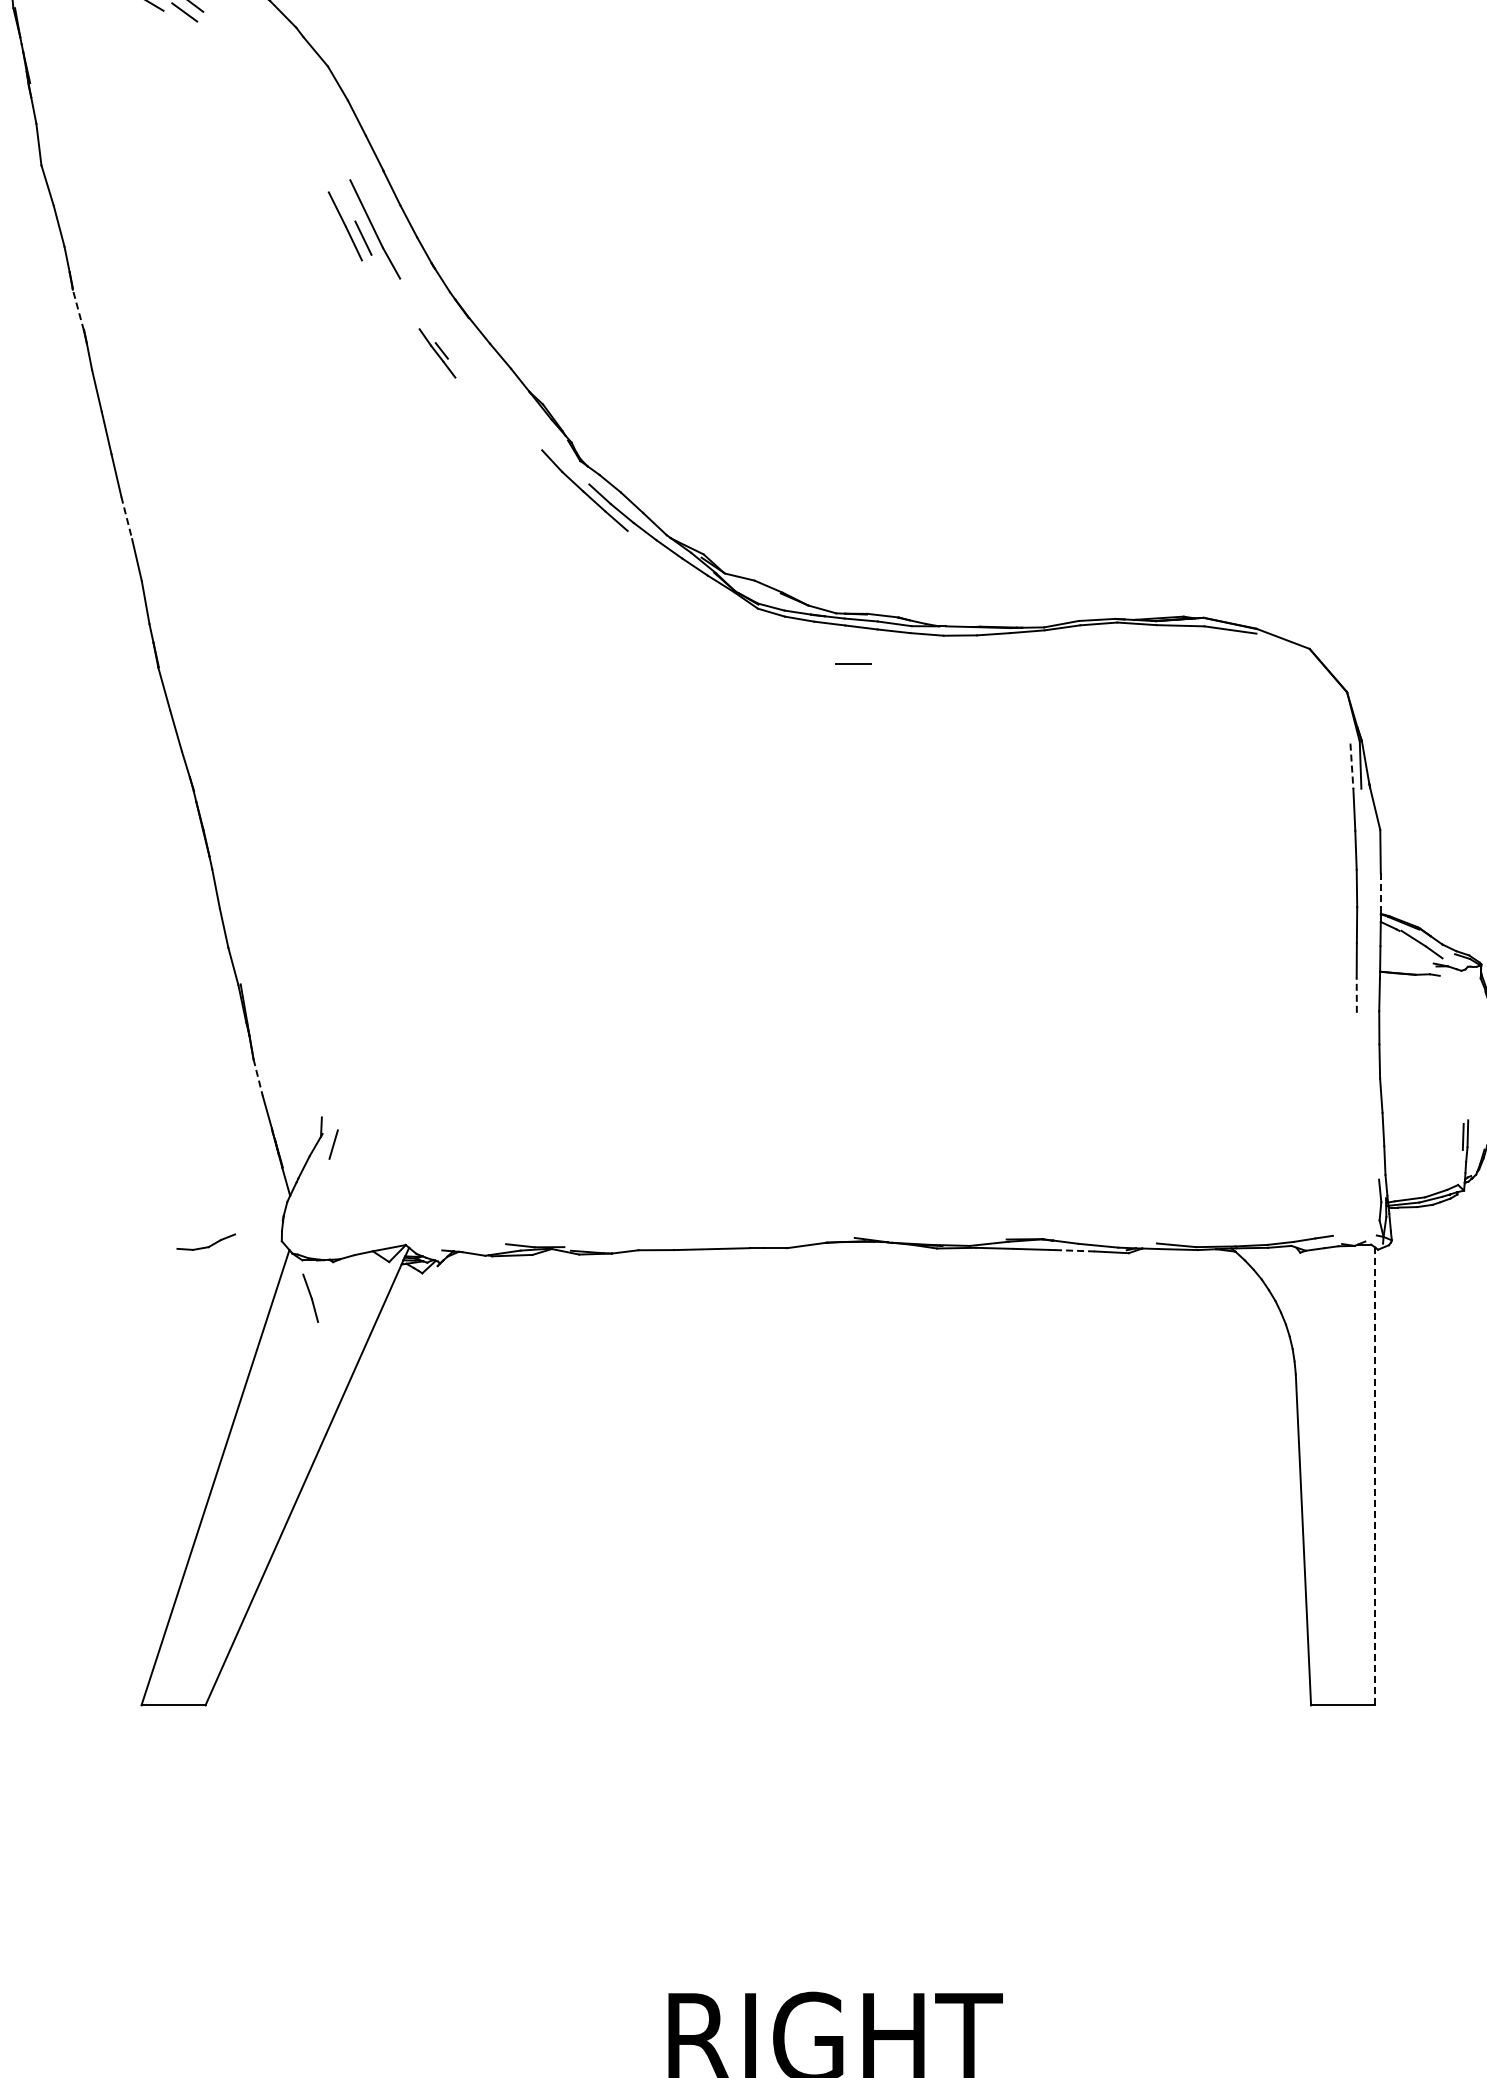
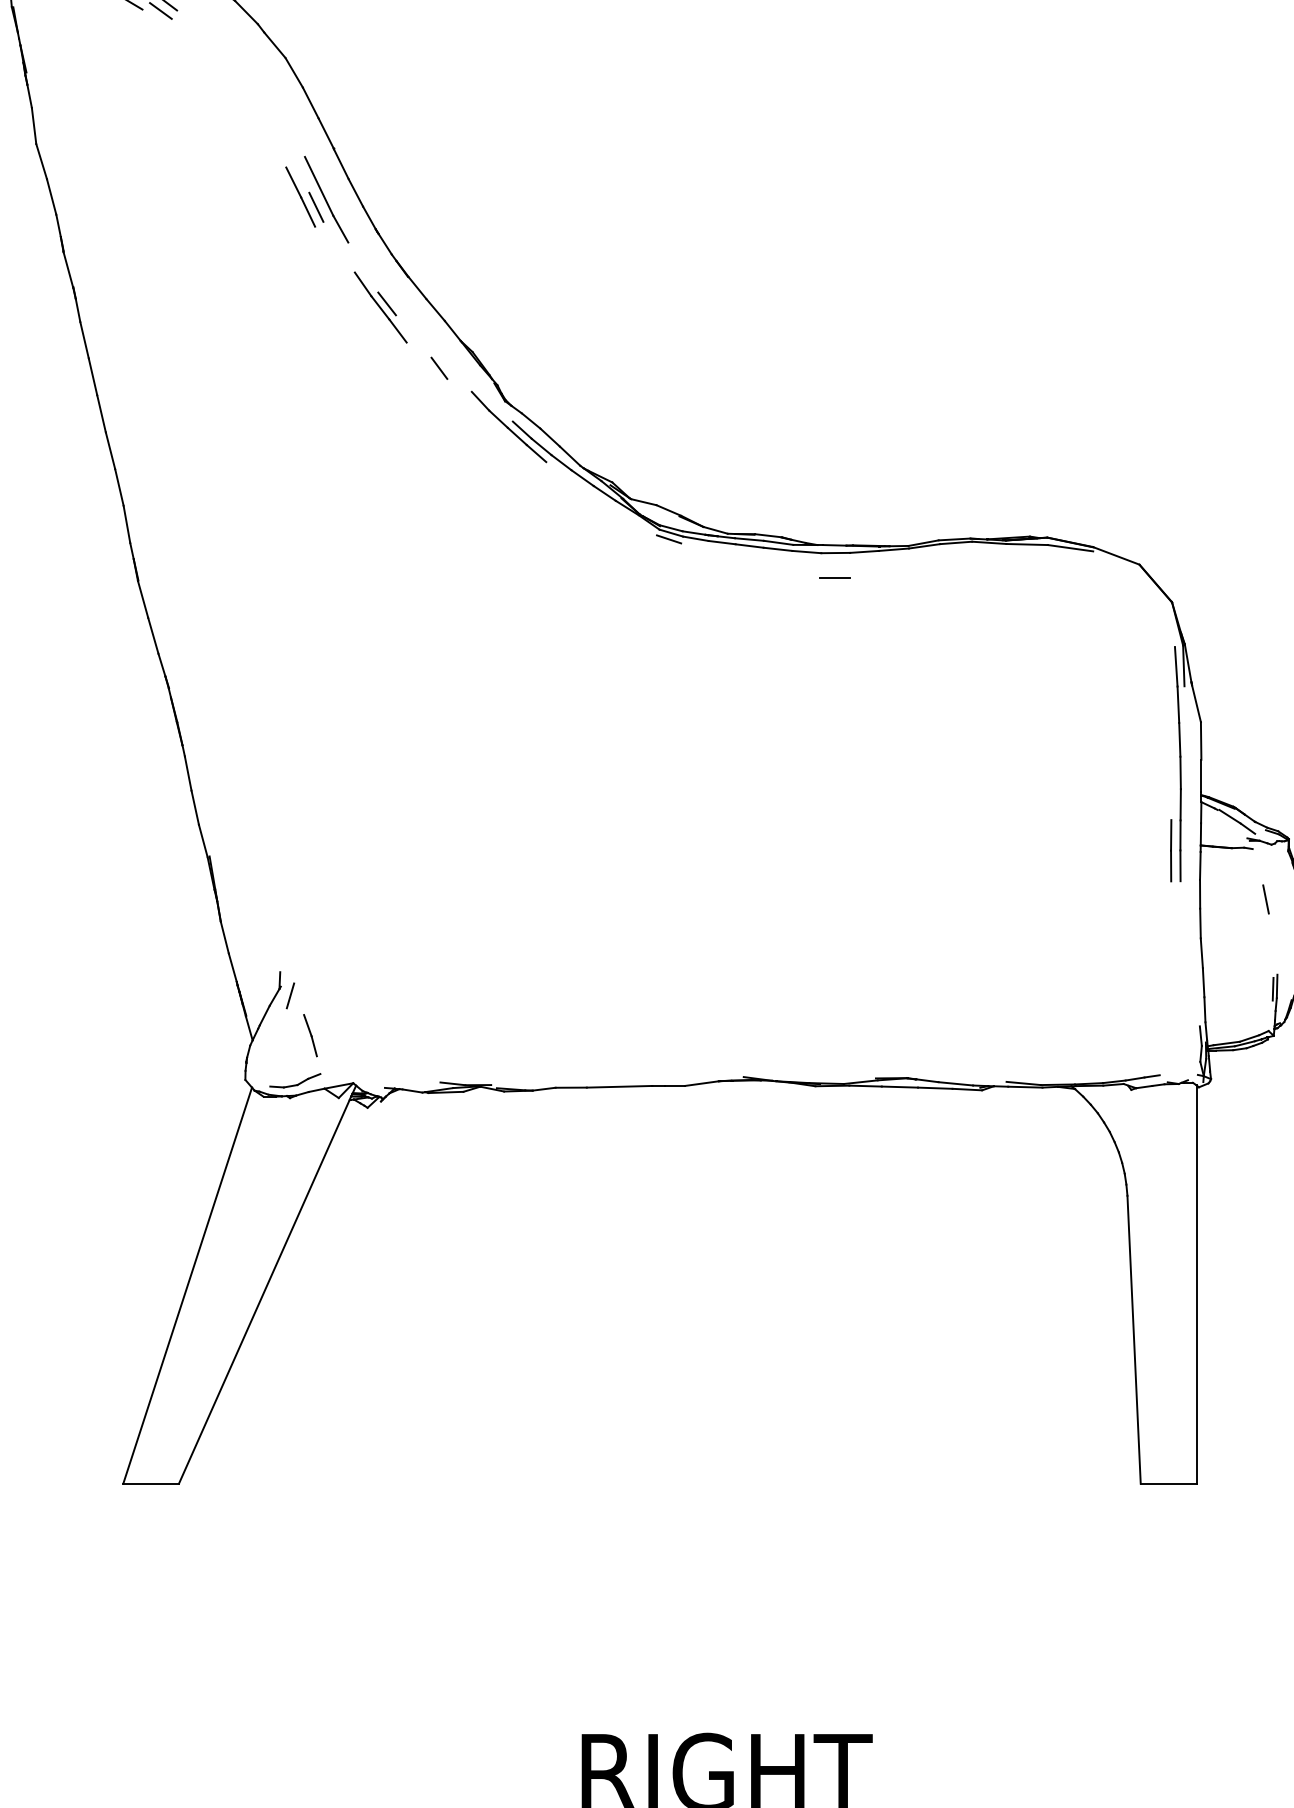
line: (78, 309) -> (68, 269), dashed -> solid
part: (437, 353) -> (380, 307), size x1.67
line: (504, 423) -> (439, 368), added
line: (126, 517) -> (110, 450), dashed -> solid
line: (768, 619) -> (668, 539), added
line: (853, 663) -> (834, 577), moved
line: (1351, 766) -> (1175, 666), dashed -> solid
line: (1380, 892) -> (1201, 776), dashed -> solid
line: (1346, 977) -> (1171, 850), added
line: (1356, 995) -> (1180, 866), dashed -> solid
line: (1454, 1033) -> (1265, 899), added
line: (258, 1077) -> (225, 937), dashed -> solid
part: (205, 1241) -> (294, 1080), moved
line: (1074, 1250) -> (934, 1087), dashed -> solid
part: (310, 1297) -> (310, 1034), moved
line: (1375, 1476) -> (1196, 1284), dashed -> solid

